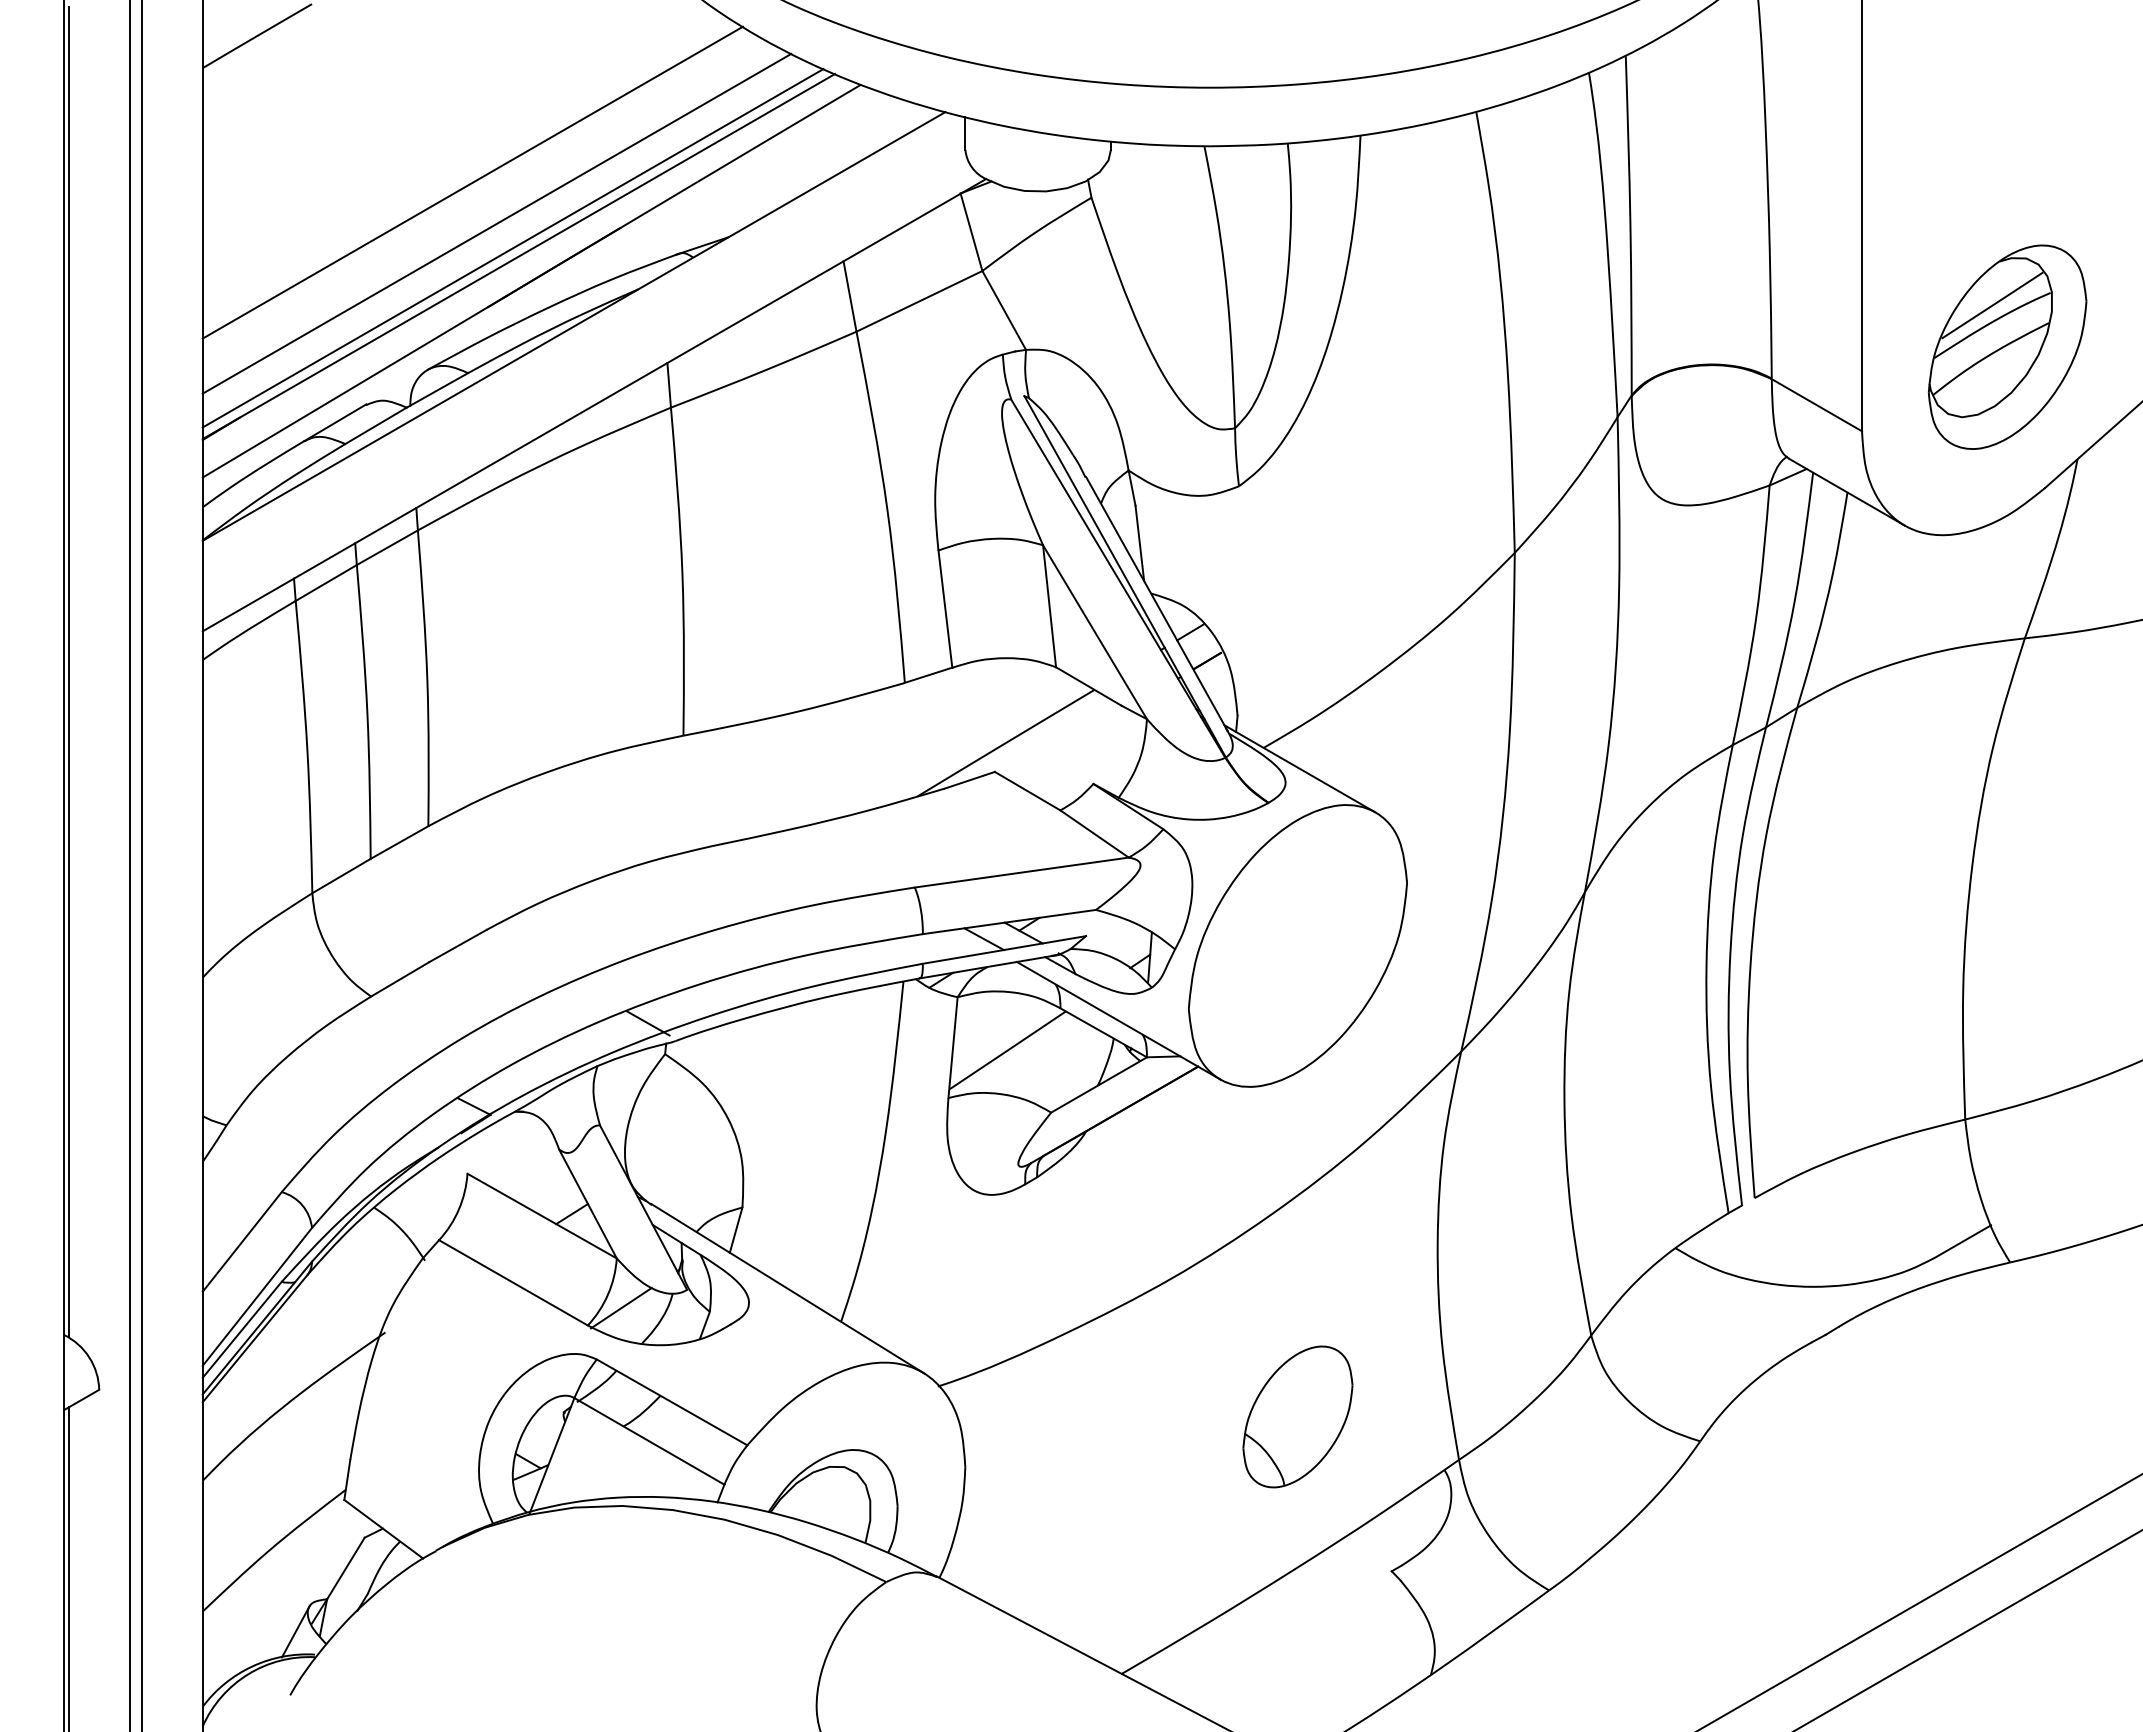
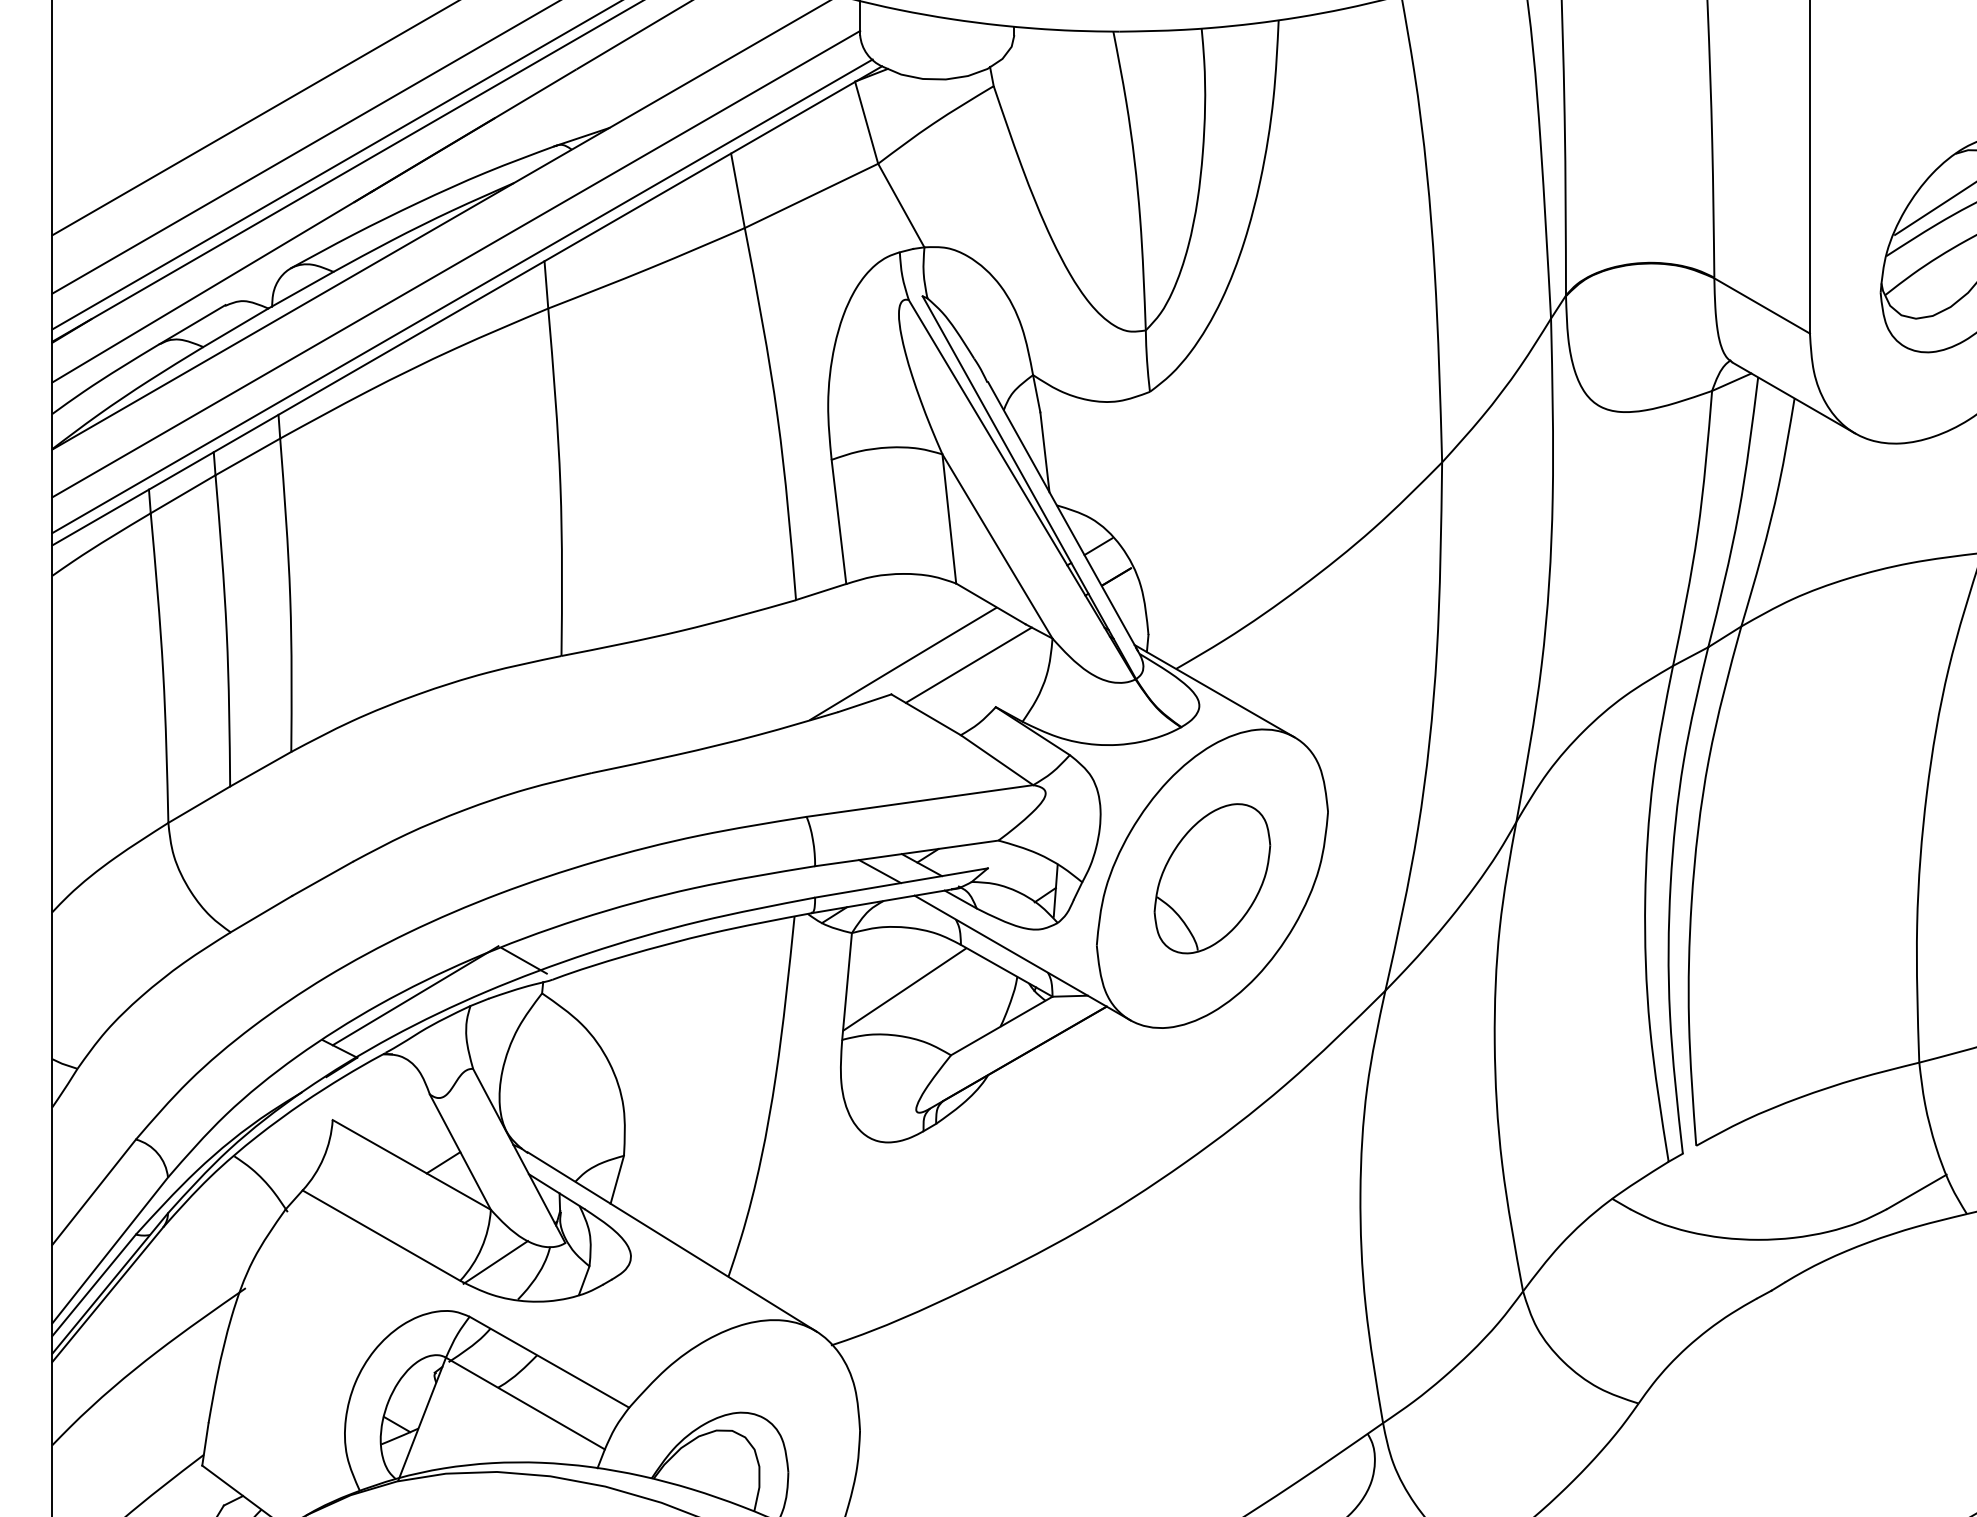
line: (583, 365) -> (455, 263), added
line: (589, 395) -> (461, 295), added
line: (1067, 743) -> (968, 664), added
line: (545, 1056) -> (415, 995), added
part: (1297, 1416) -> (1211, 878), moved

